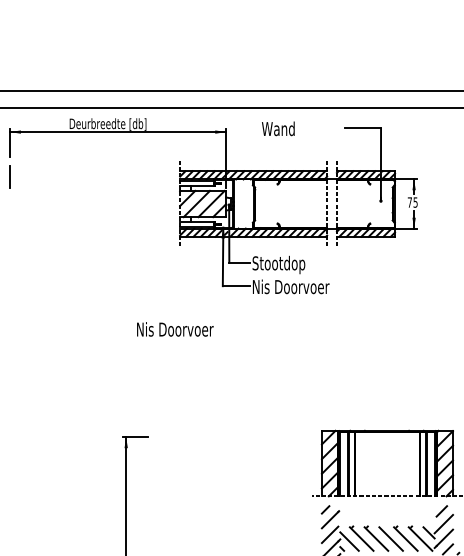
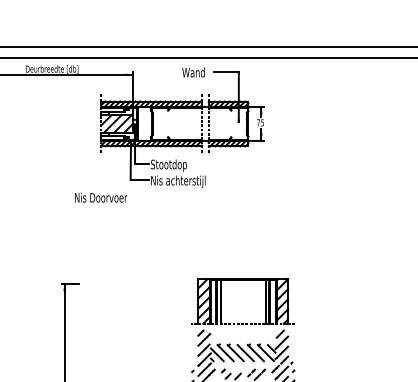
text: (278, 128) -> (193, 72), moved
text: (303, 288) -> (185, 181), Nis Doorvoer -> Nis achterstijl
text: (175, 329) -> (101, 197), moved

